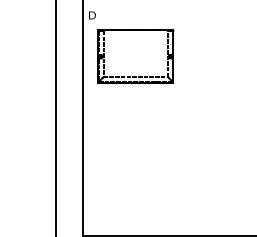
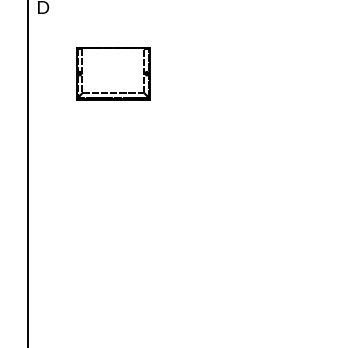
part: (135, 56) -> (112, 73), size x0.6

